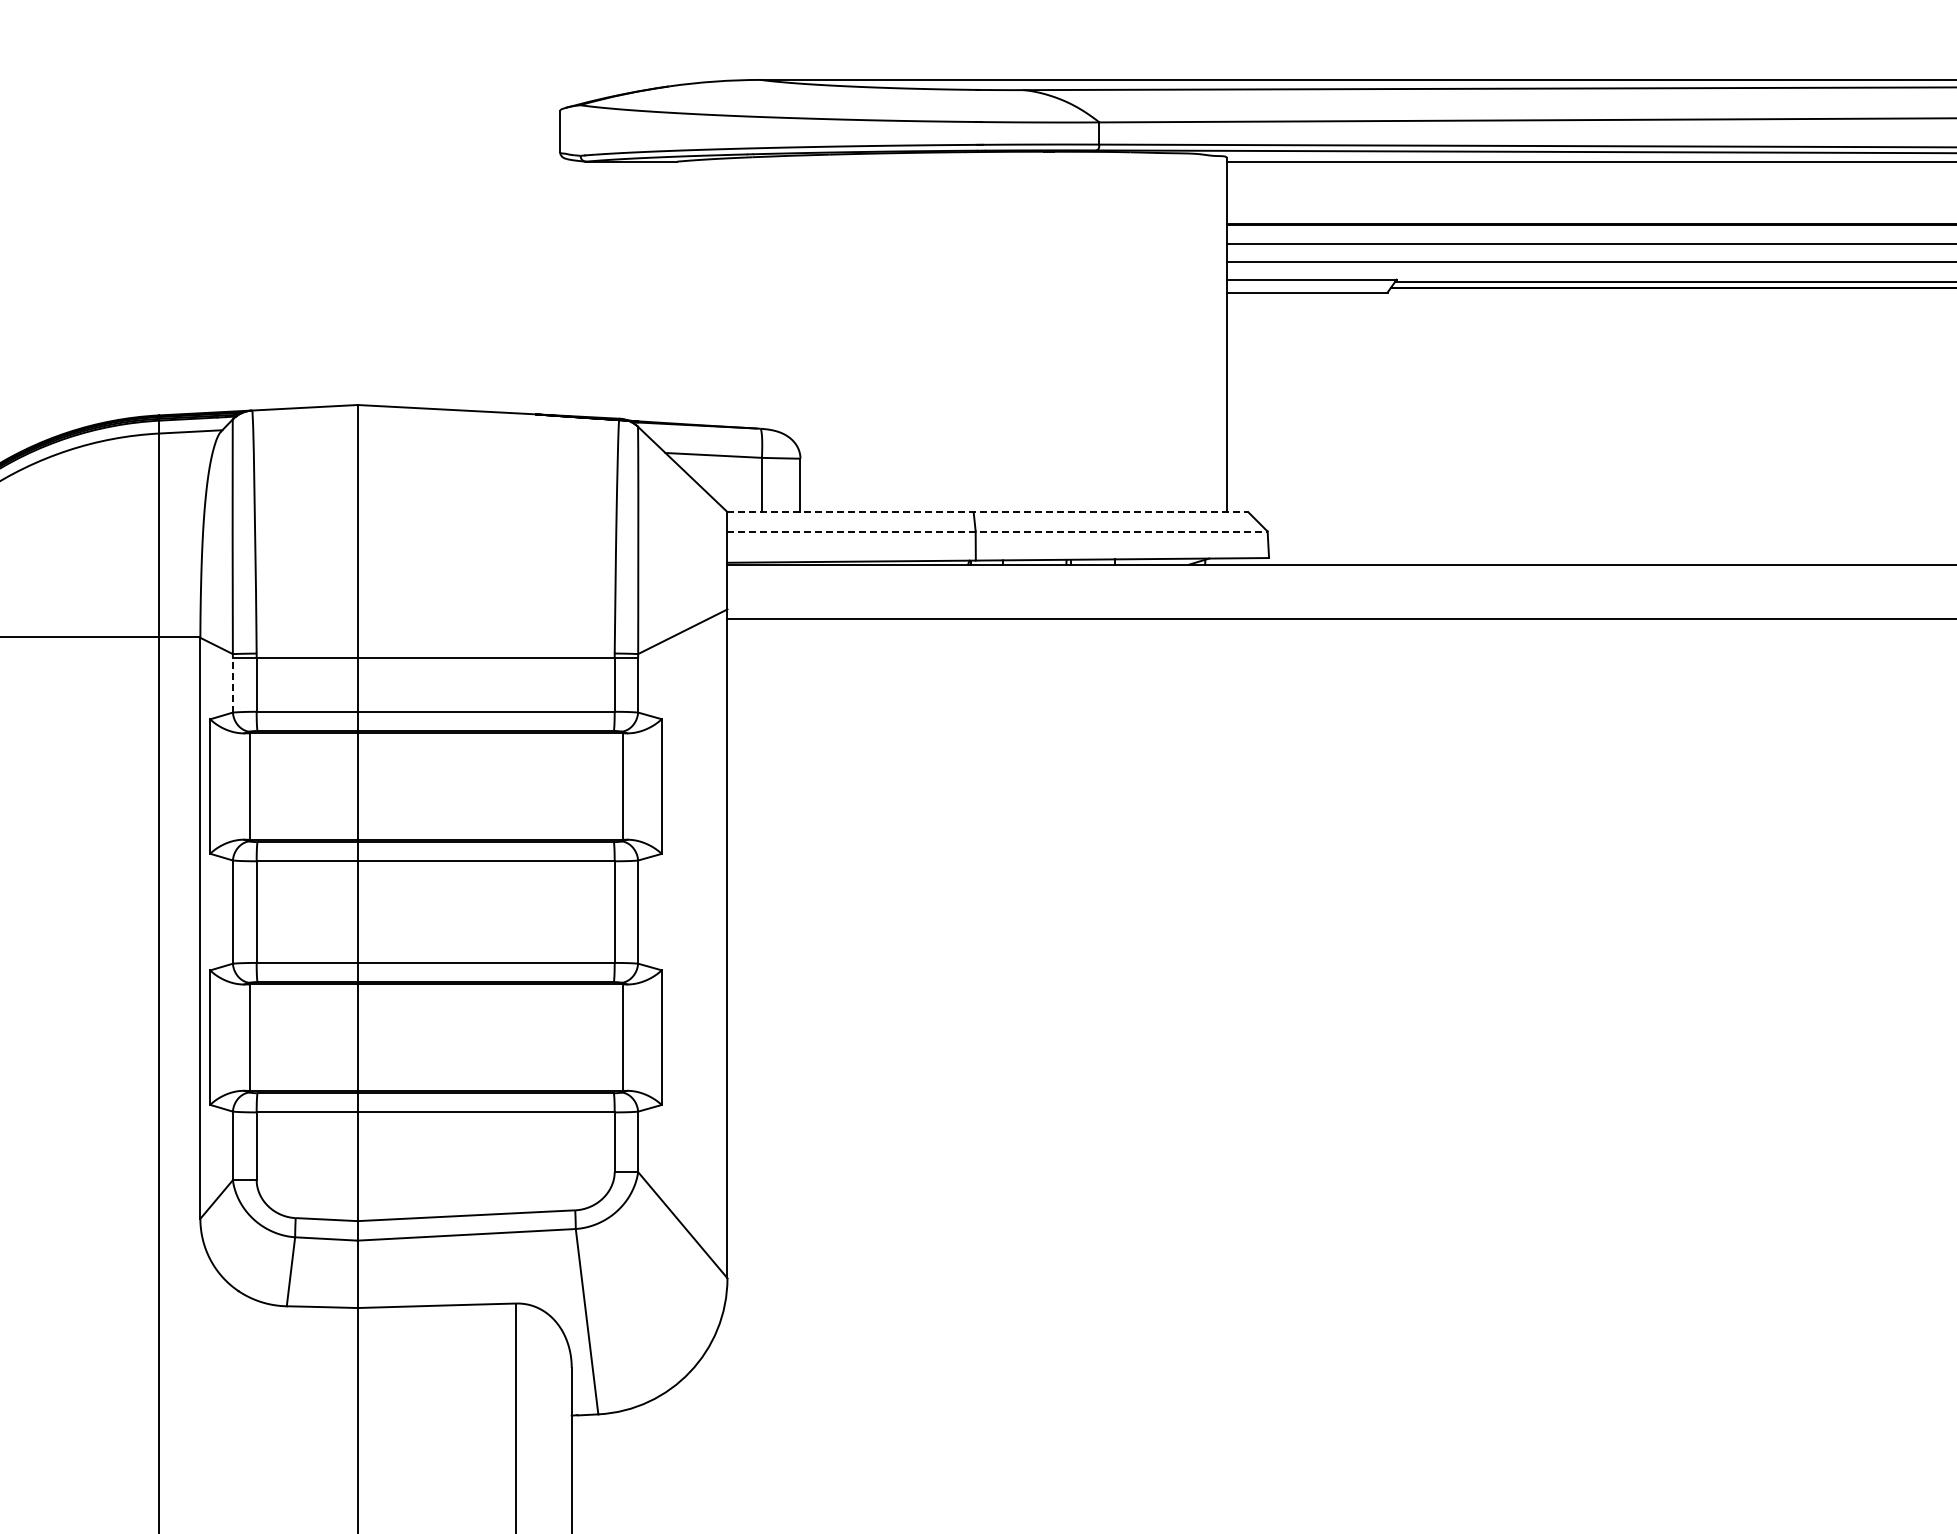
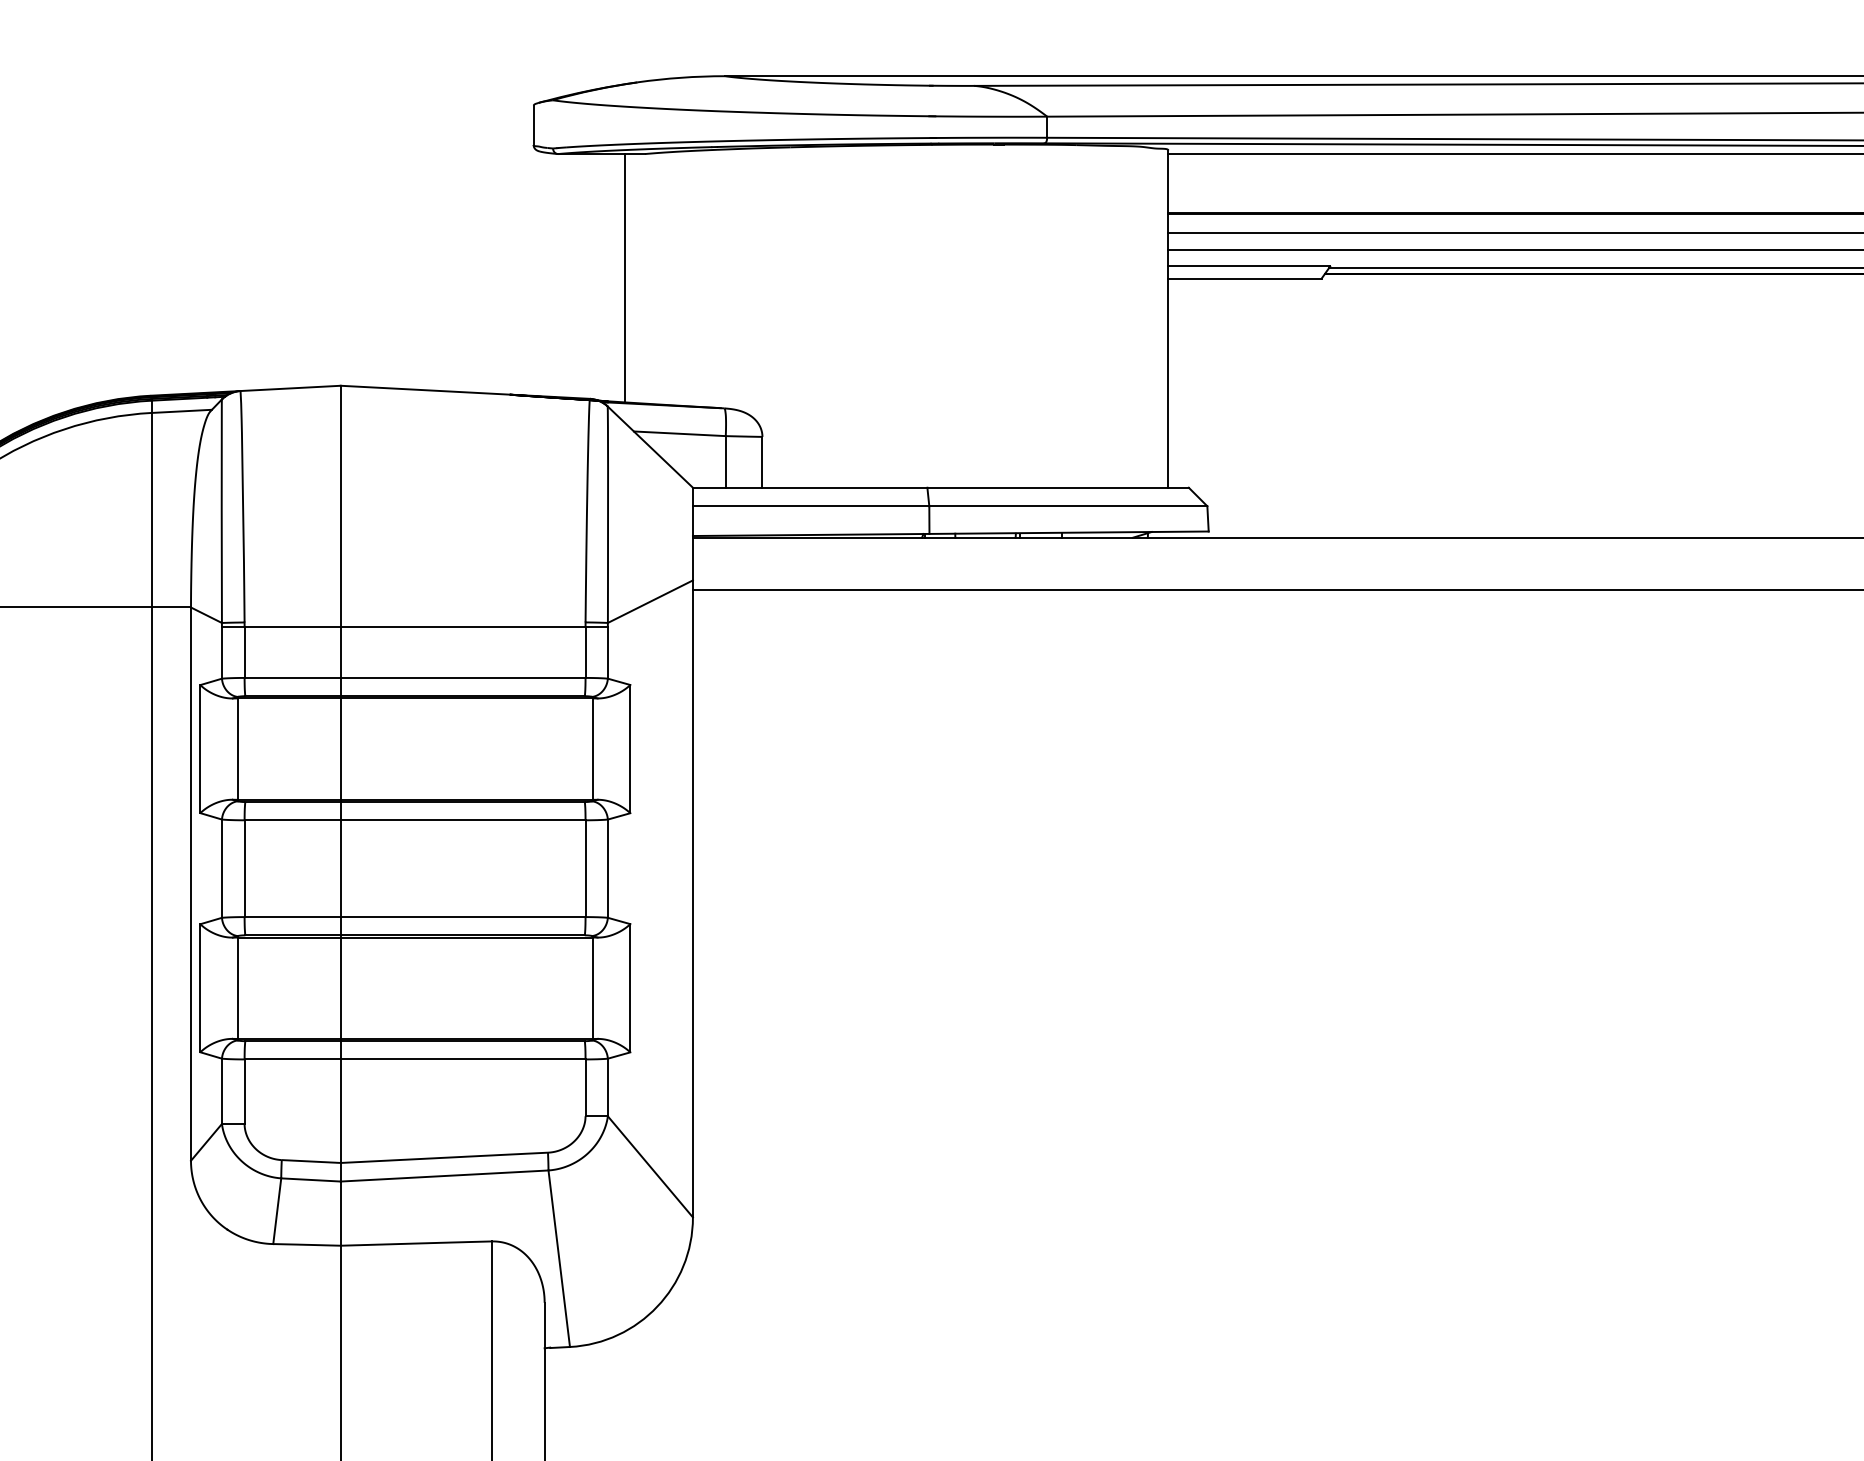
line: (656, 291) -> (625, 277), added
line: (988, 512) -> (941, 488), dashed -> solid
line: (998, 531) -> (951, 506), dashed -> solid
line: (232, 684) -> (221, 651), dashed -> solid

